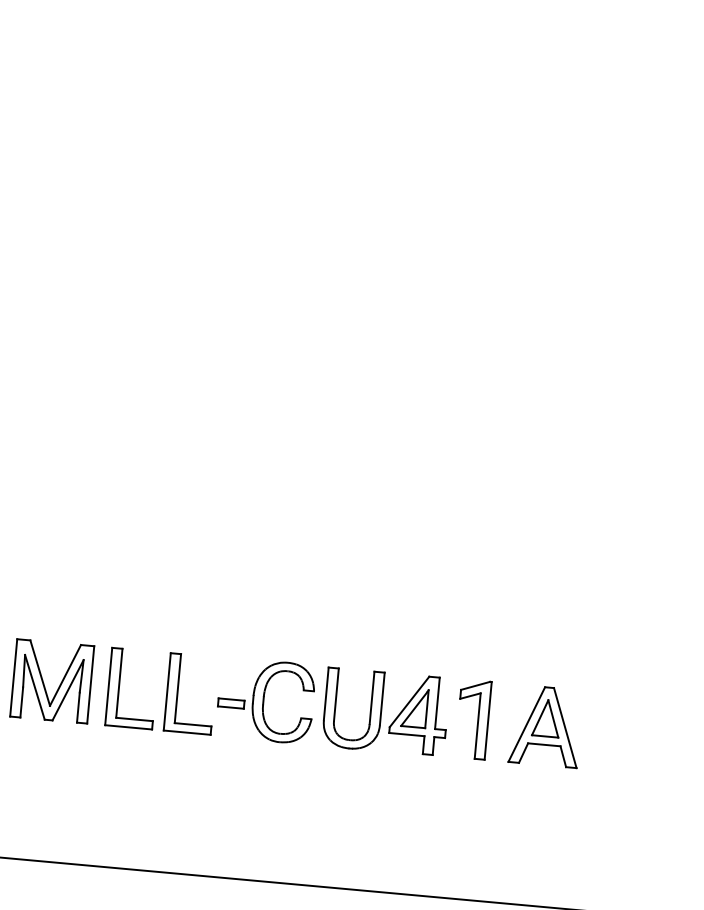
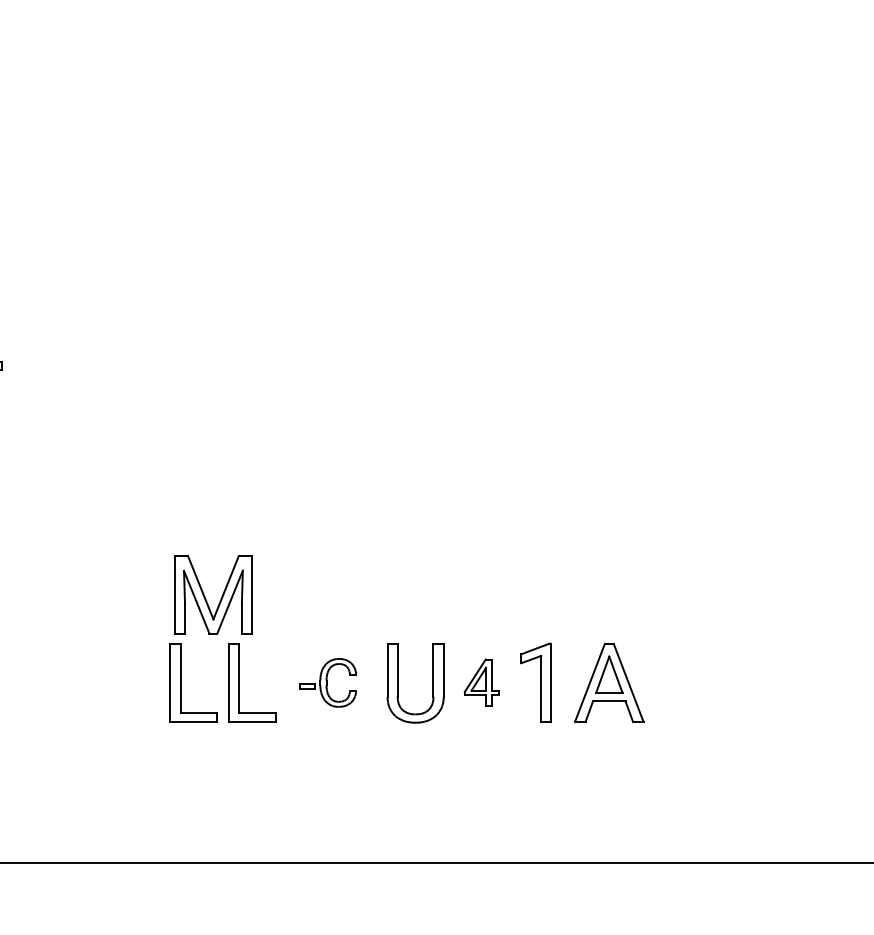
part: (44, 684) -> (206, 598), moved
part: (265, 700) -> (327, 682), size x0.6
part: (418, 714) -> (481, 682), size x0.6

